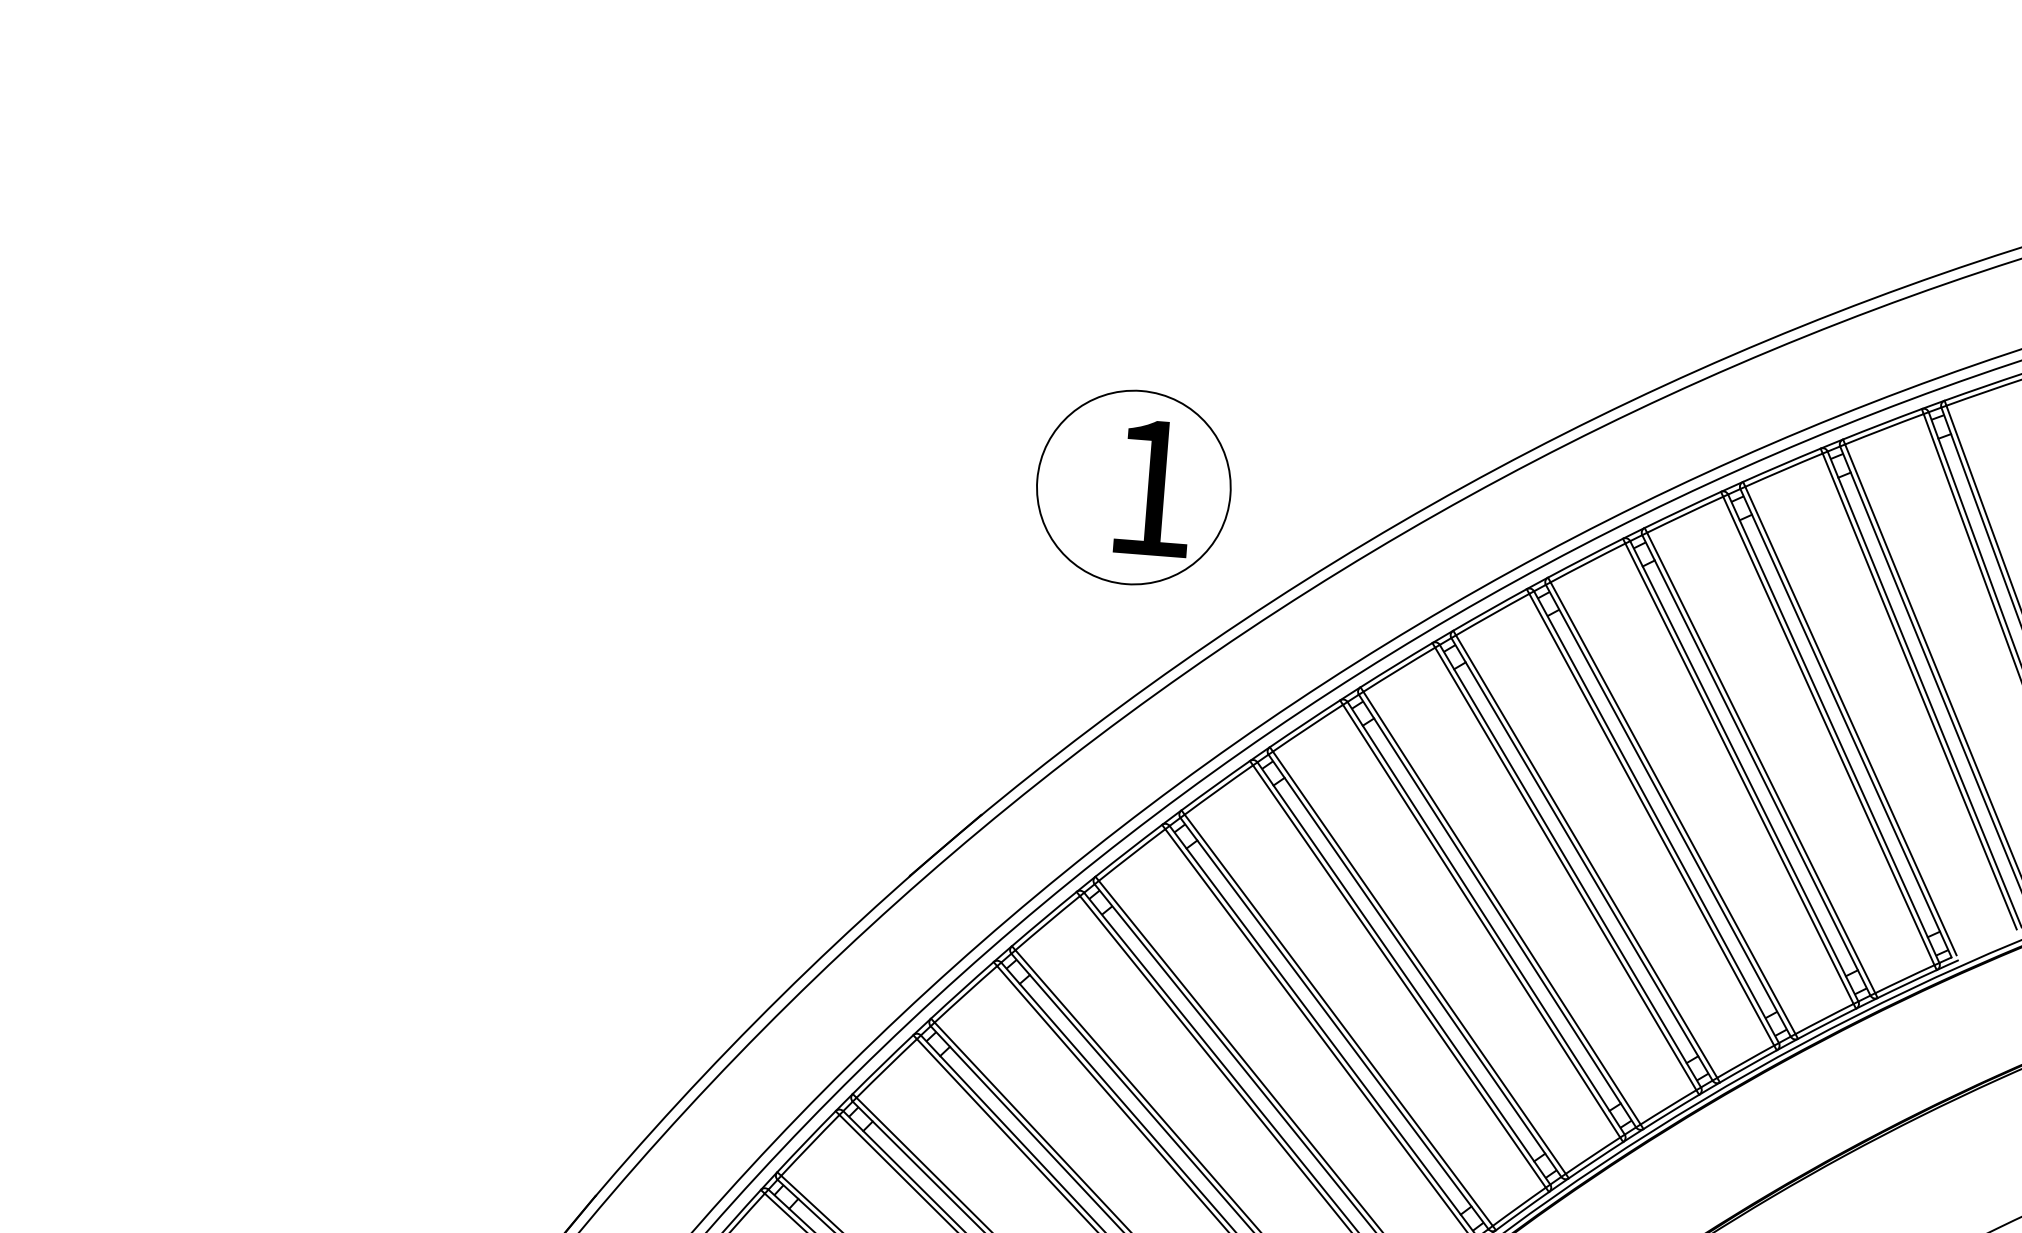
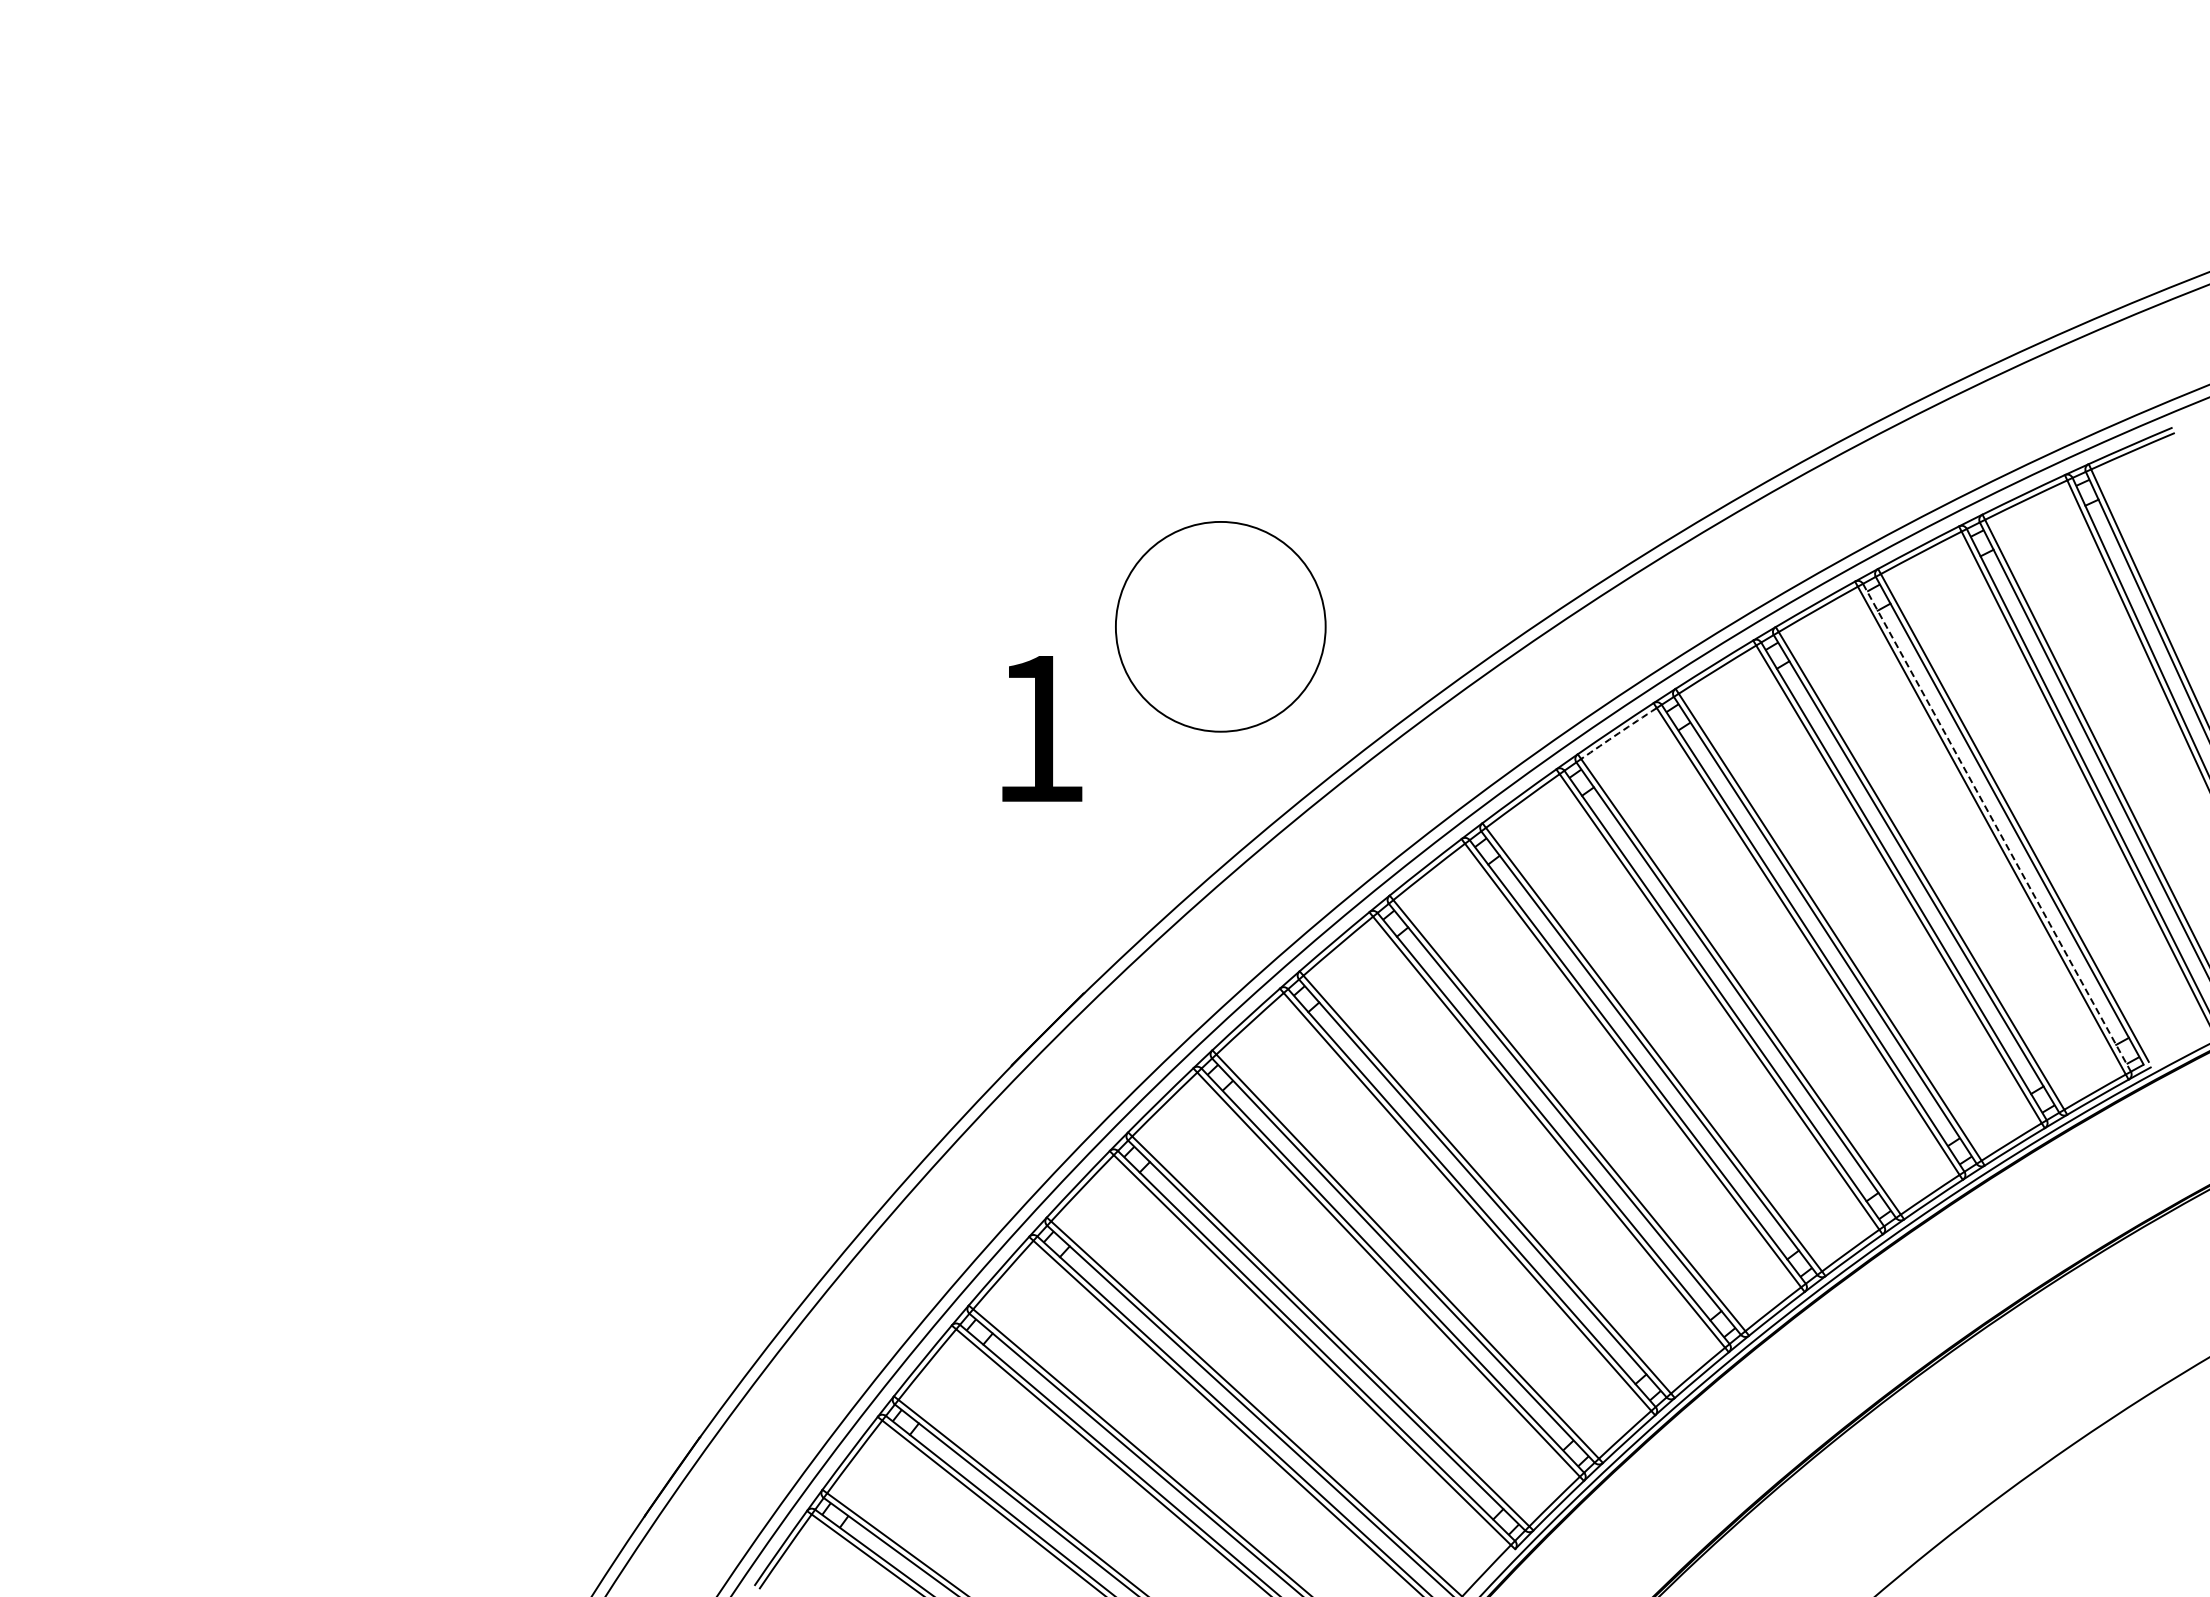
text: (1154, 487) -> (1042, 728), moved
arc: (1492, 614) -> (1618, 733), solid -> dashed
line: (1834, 729) -> (1997, 828), solid -> dashed

